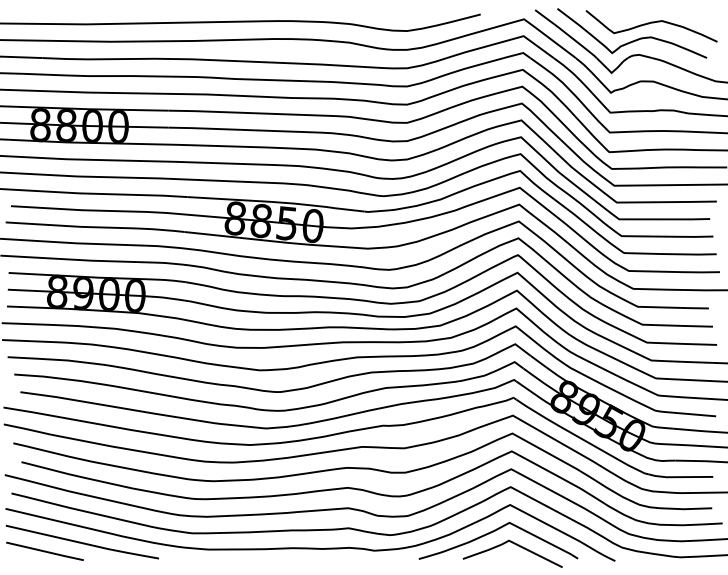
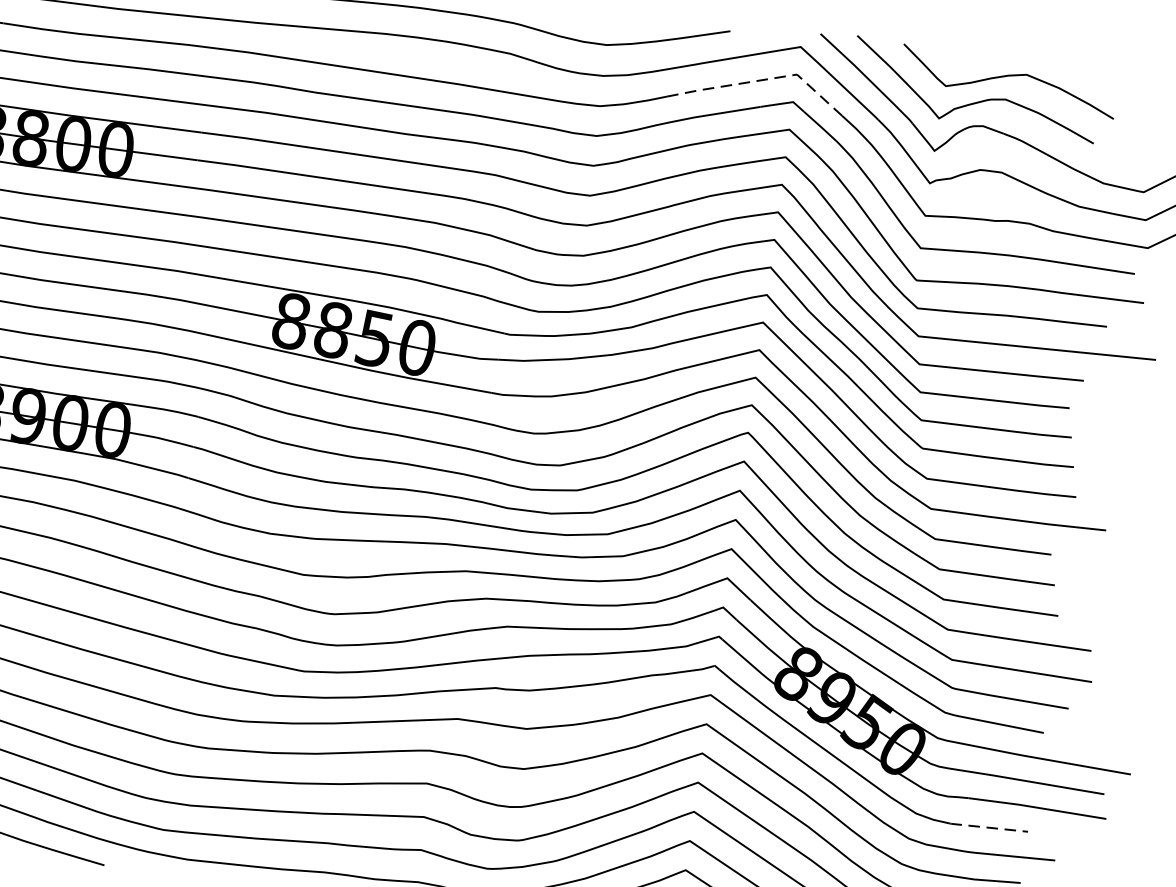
line: (503, 41) -> (762, 79), solid -> dashed
line: (689, 477) -> (989, 828), solid -> dashed

